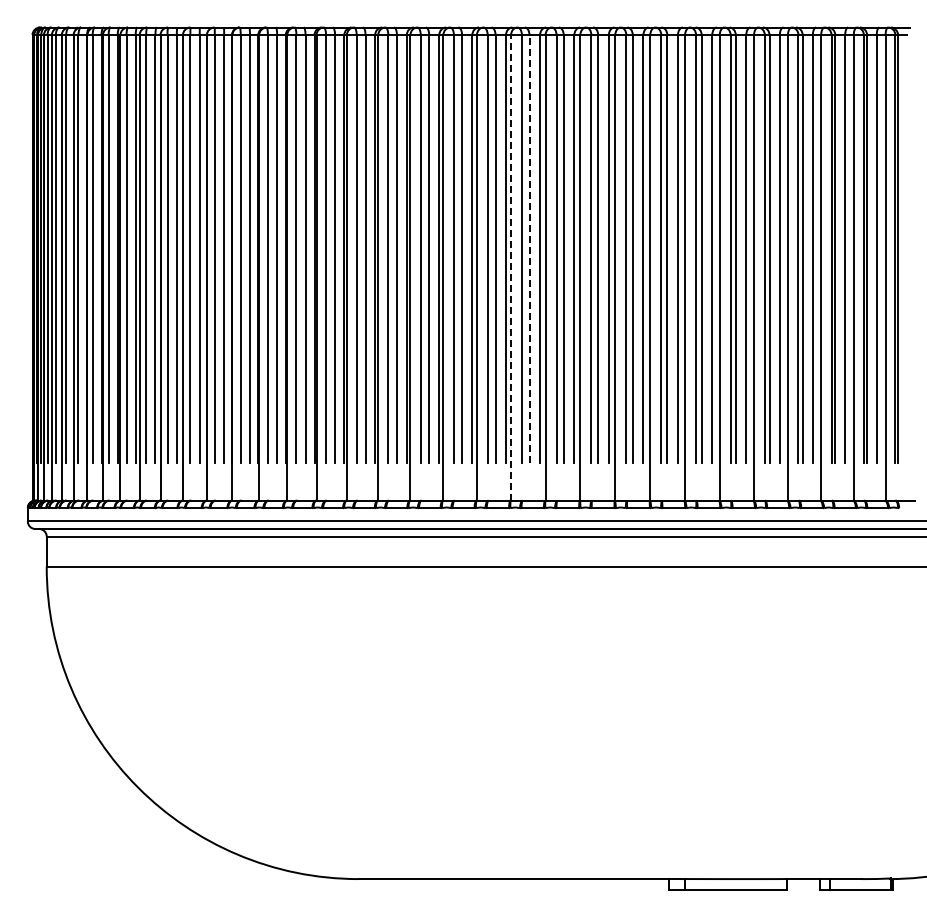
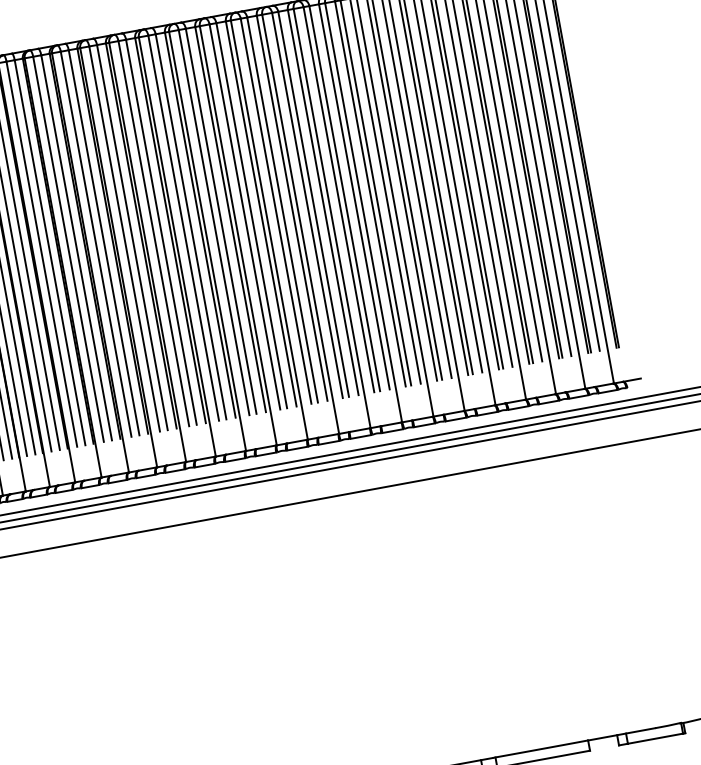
line: (529, 248) -> (251, 215), dashed -> solid
line: (511, 267) -> (238, 235), dashed -> solid

